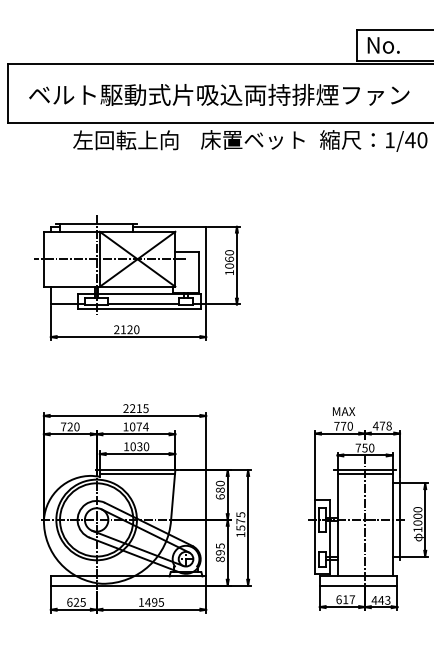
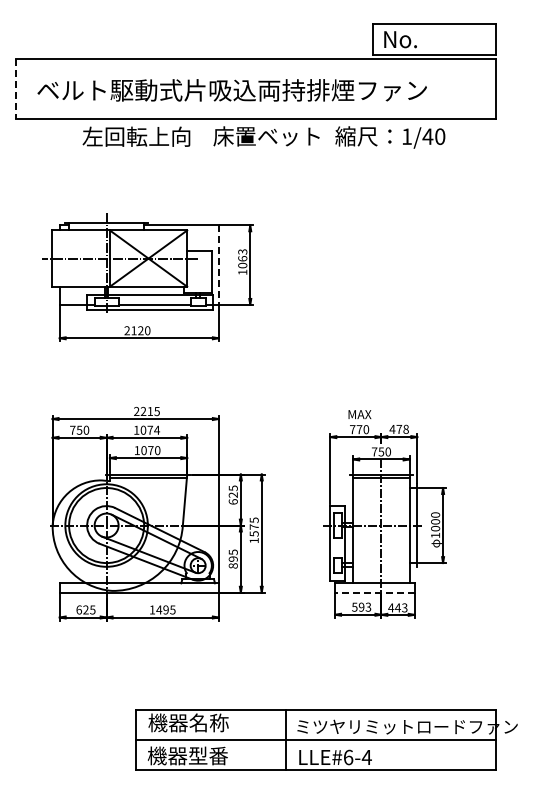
line: (8, 94) -> (16, 89), solid -> dashed
text: (229, 252) -> (242, 251), 1060 -> 1063
line: (205, 266) -> (218, 265), solid -> dashed
text: (70, 426) -> (79, 429), 720 -> 750
text: (139, 446) -> (150, 450), 1030 -> 1070
text: (219, 486) -> (232, 491), 680 -> 625
line: (358, 585) -> (374, 592), solid -> dashed
text: (345, 599) -> (361, 606), 617 -> 593

